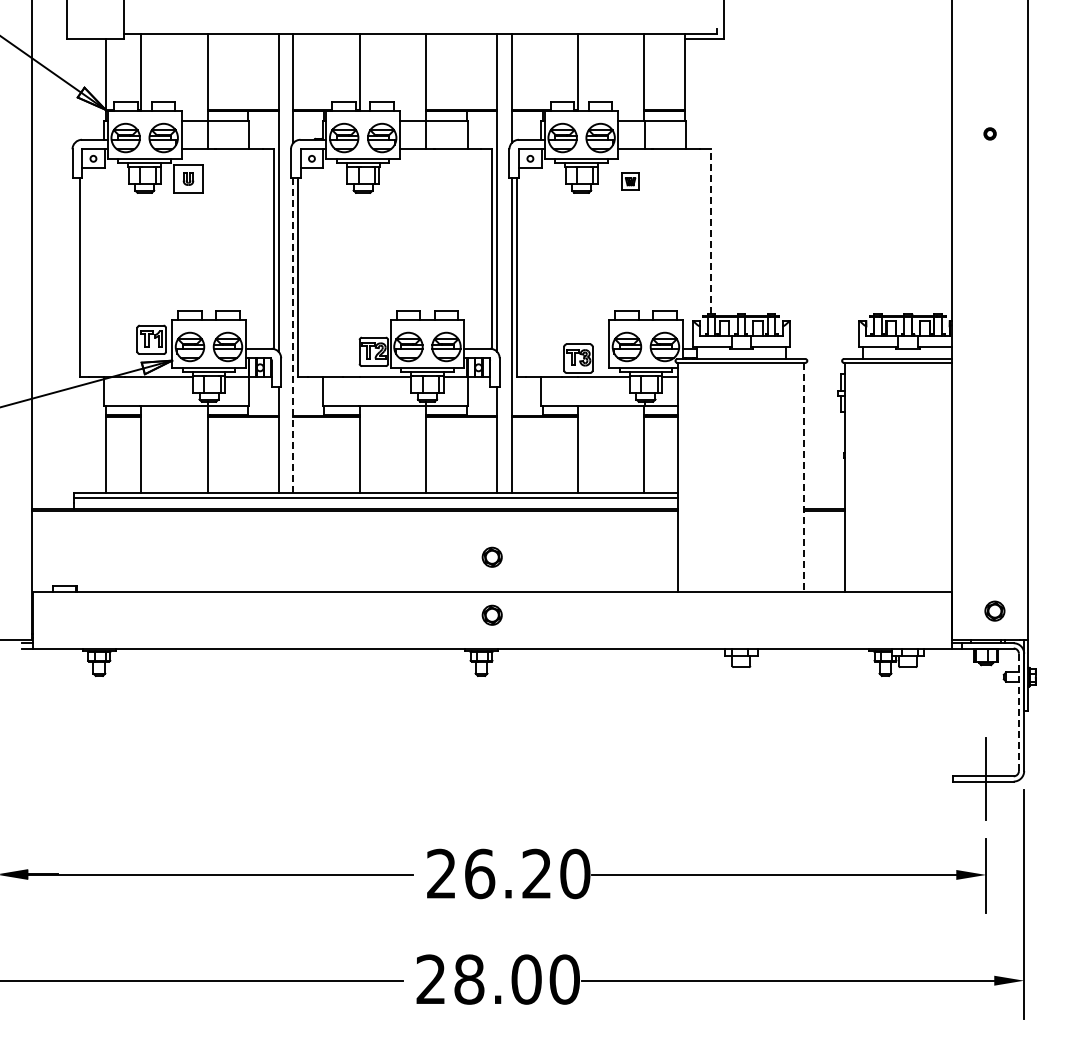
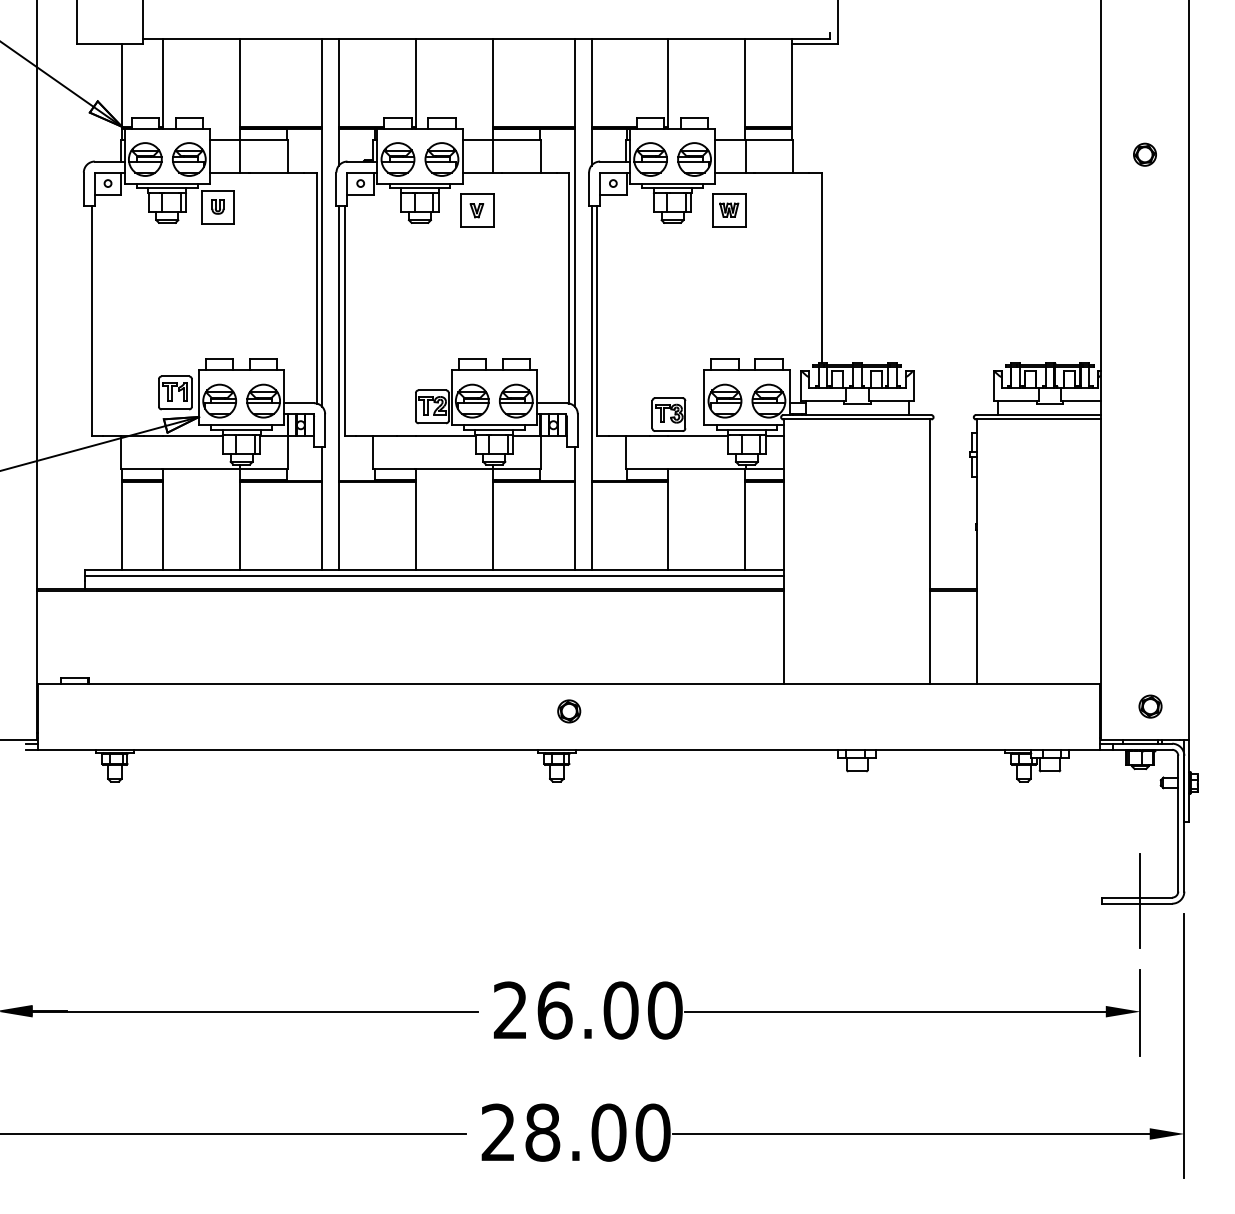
part: (989, 133) -> (1144, 154), size x1.67
part: (630, 181) -> (729, 209), size x1.67
part: (412, 182) -> (476, 210), added
line: (710, 231) -> (821, 267), dashed -> solid
line: (293, 334) -> (339, 386), dashed -> solid
line: (804, 477) -> (930, 552), dashed -> solid
part: (491, 556) -> (568, 643), removed
line: (1018, 712) -> (1177, 823), dashed -> solid
text: (537, 873) -> (621, 1010), 26.20 -> 26.00

